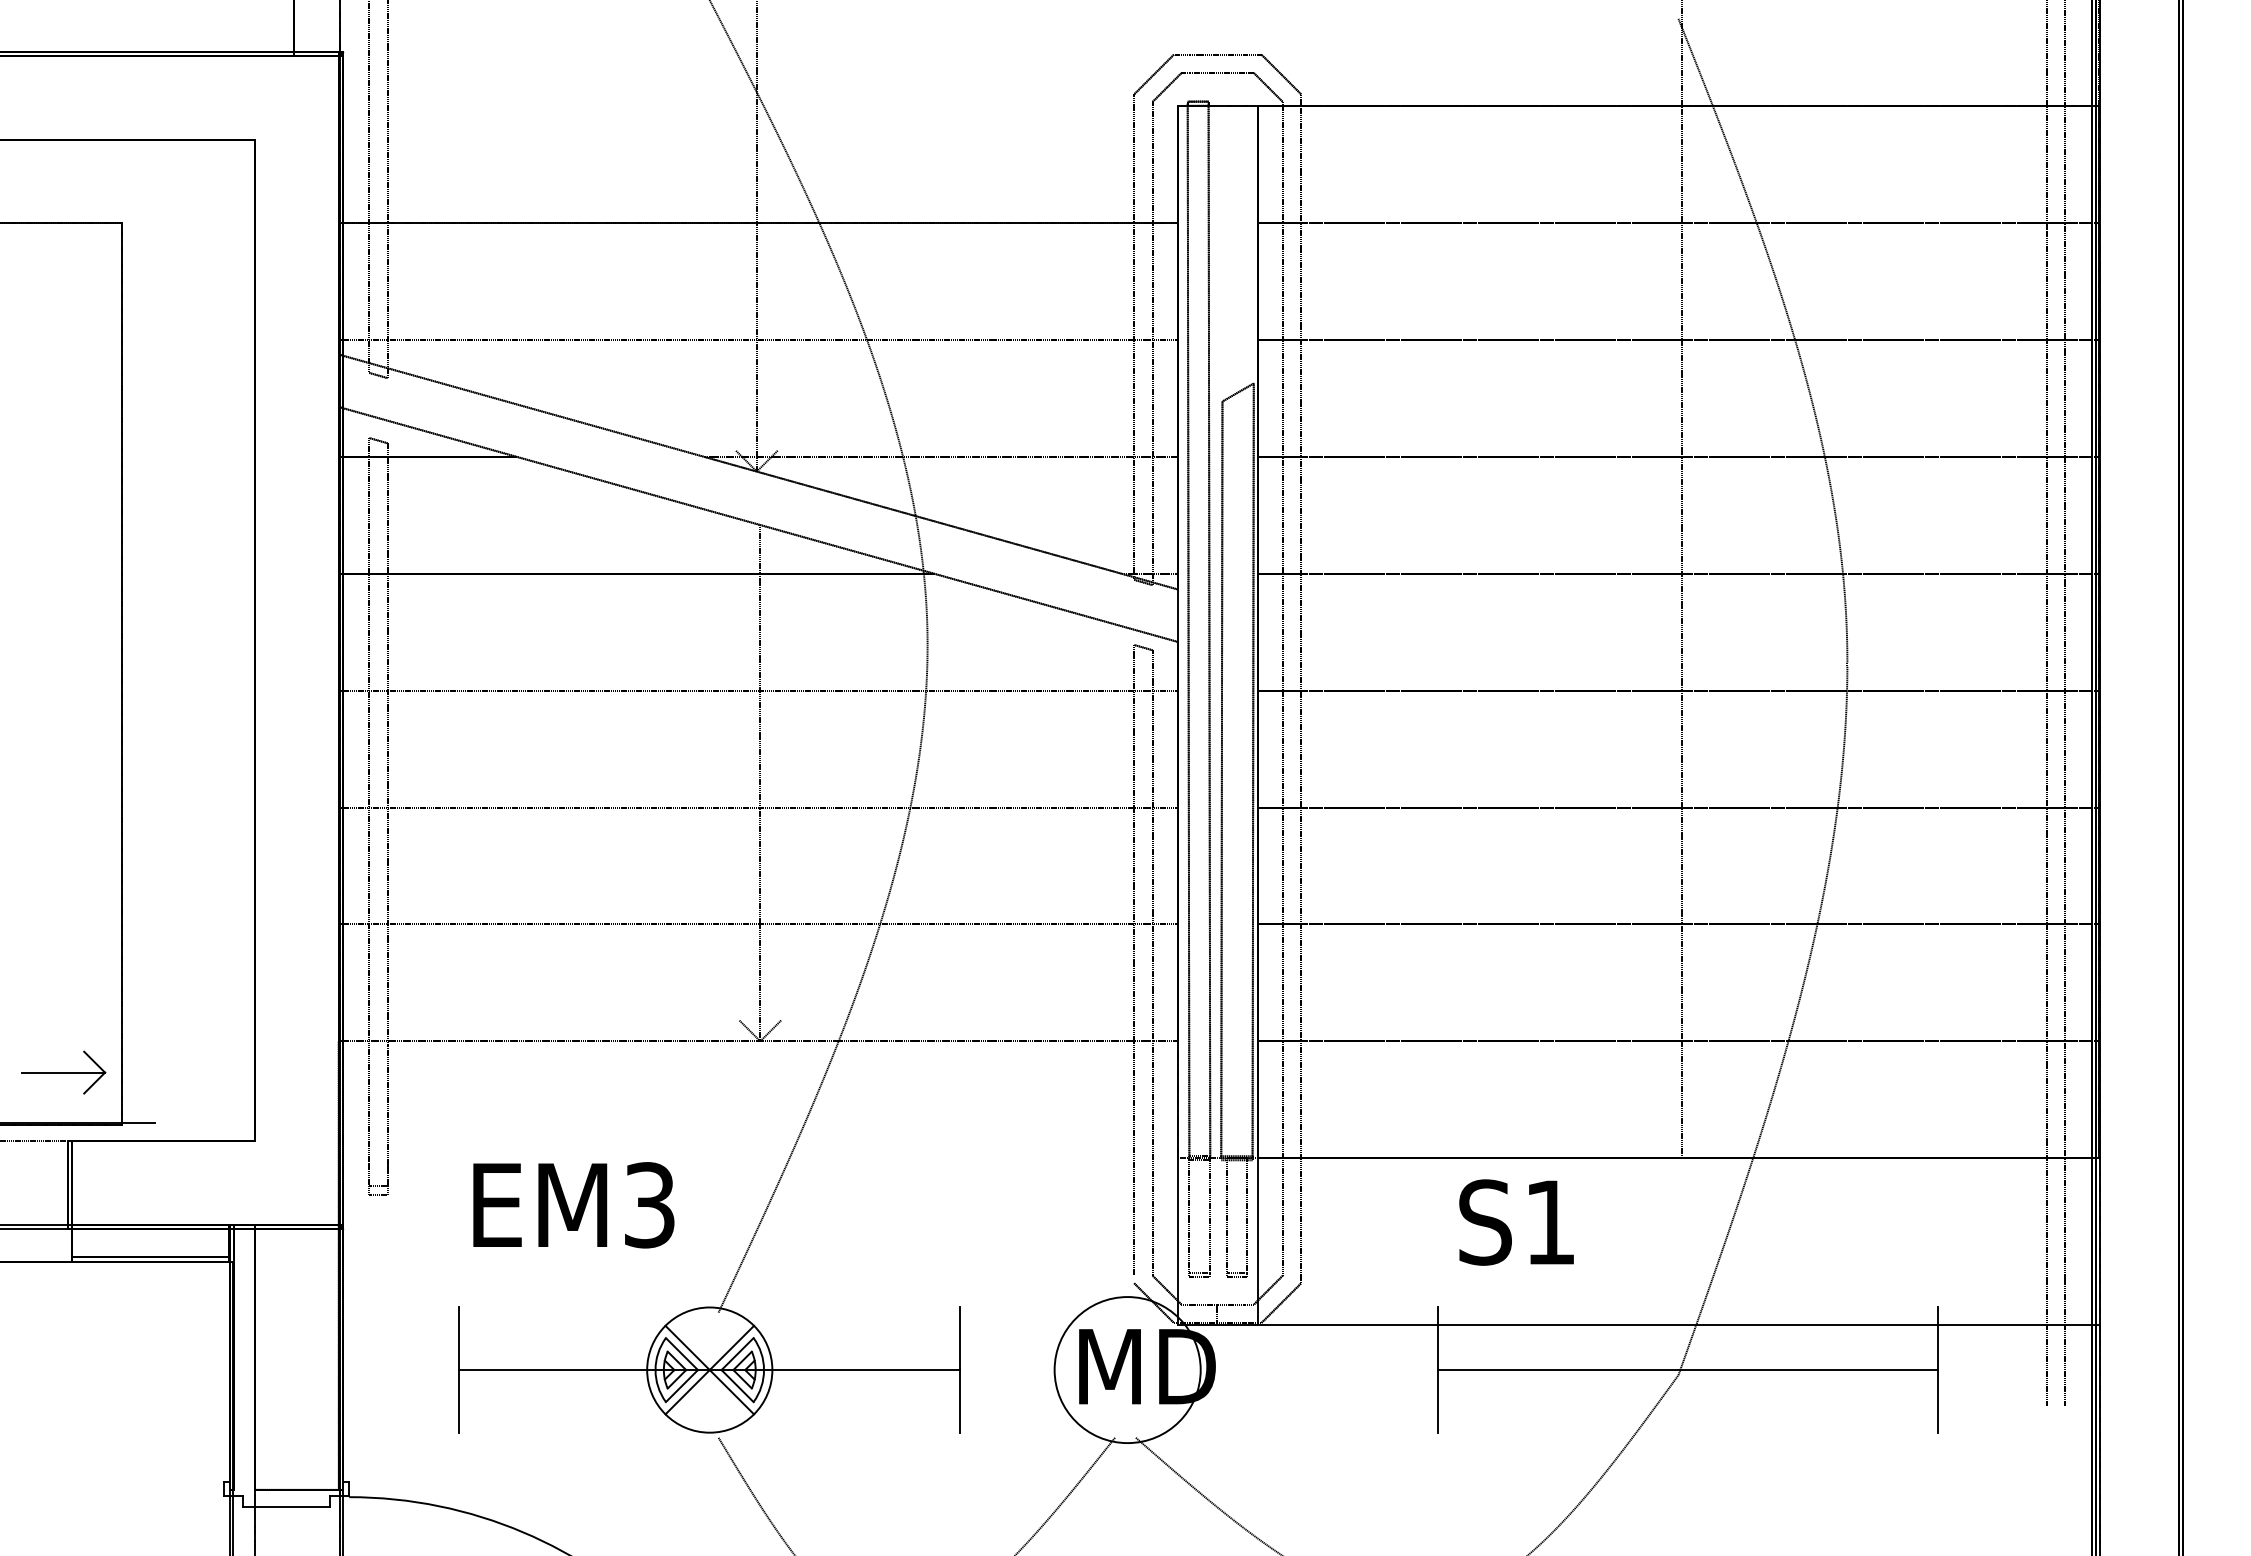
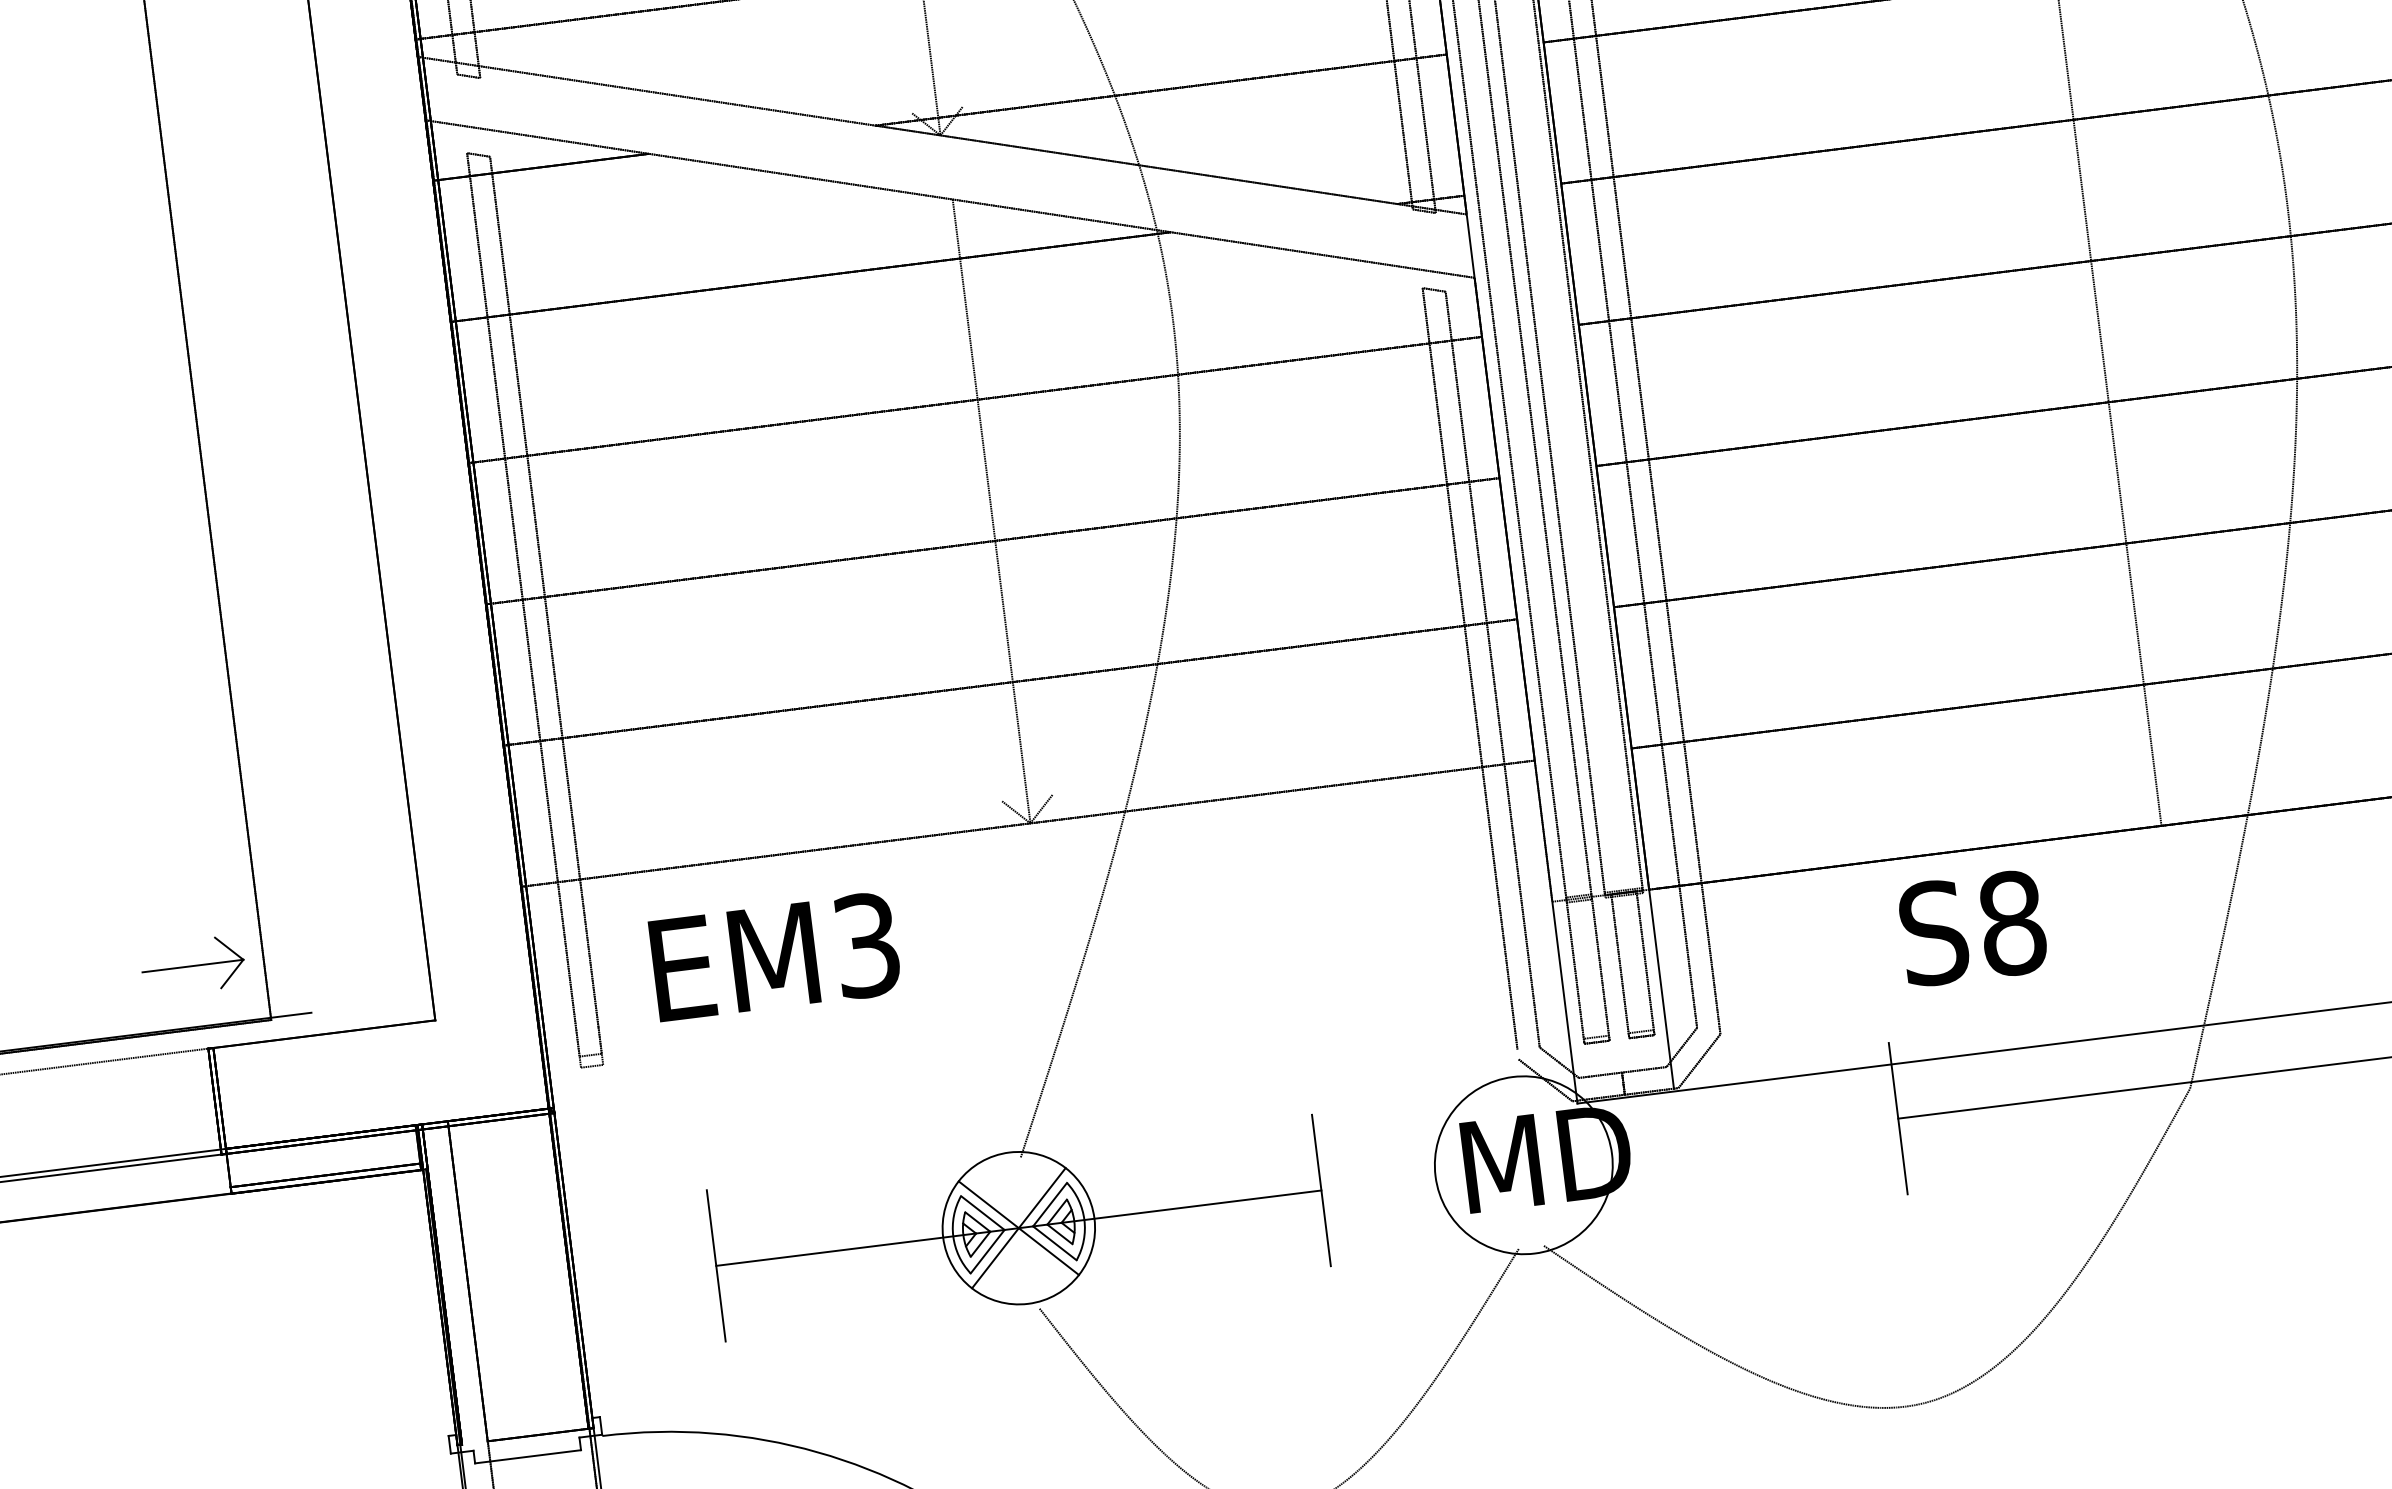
text: (573, 1205) -> (774, 957), moved
text: (1550, 1222) -> (2012, 923), S1 -> S8

